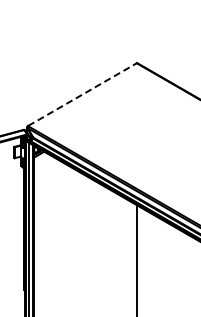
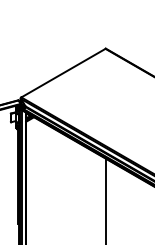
line: (82, 94) -> (63, 72), dashed -> solid

